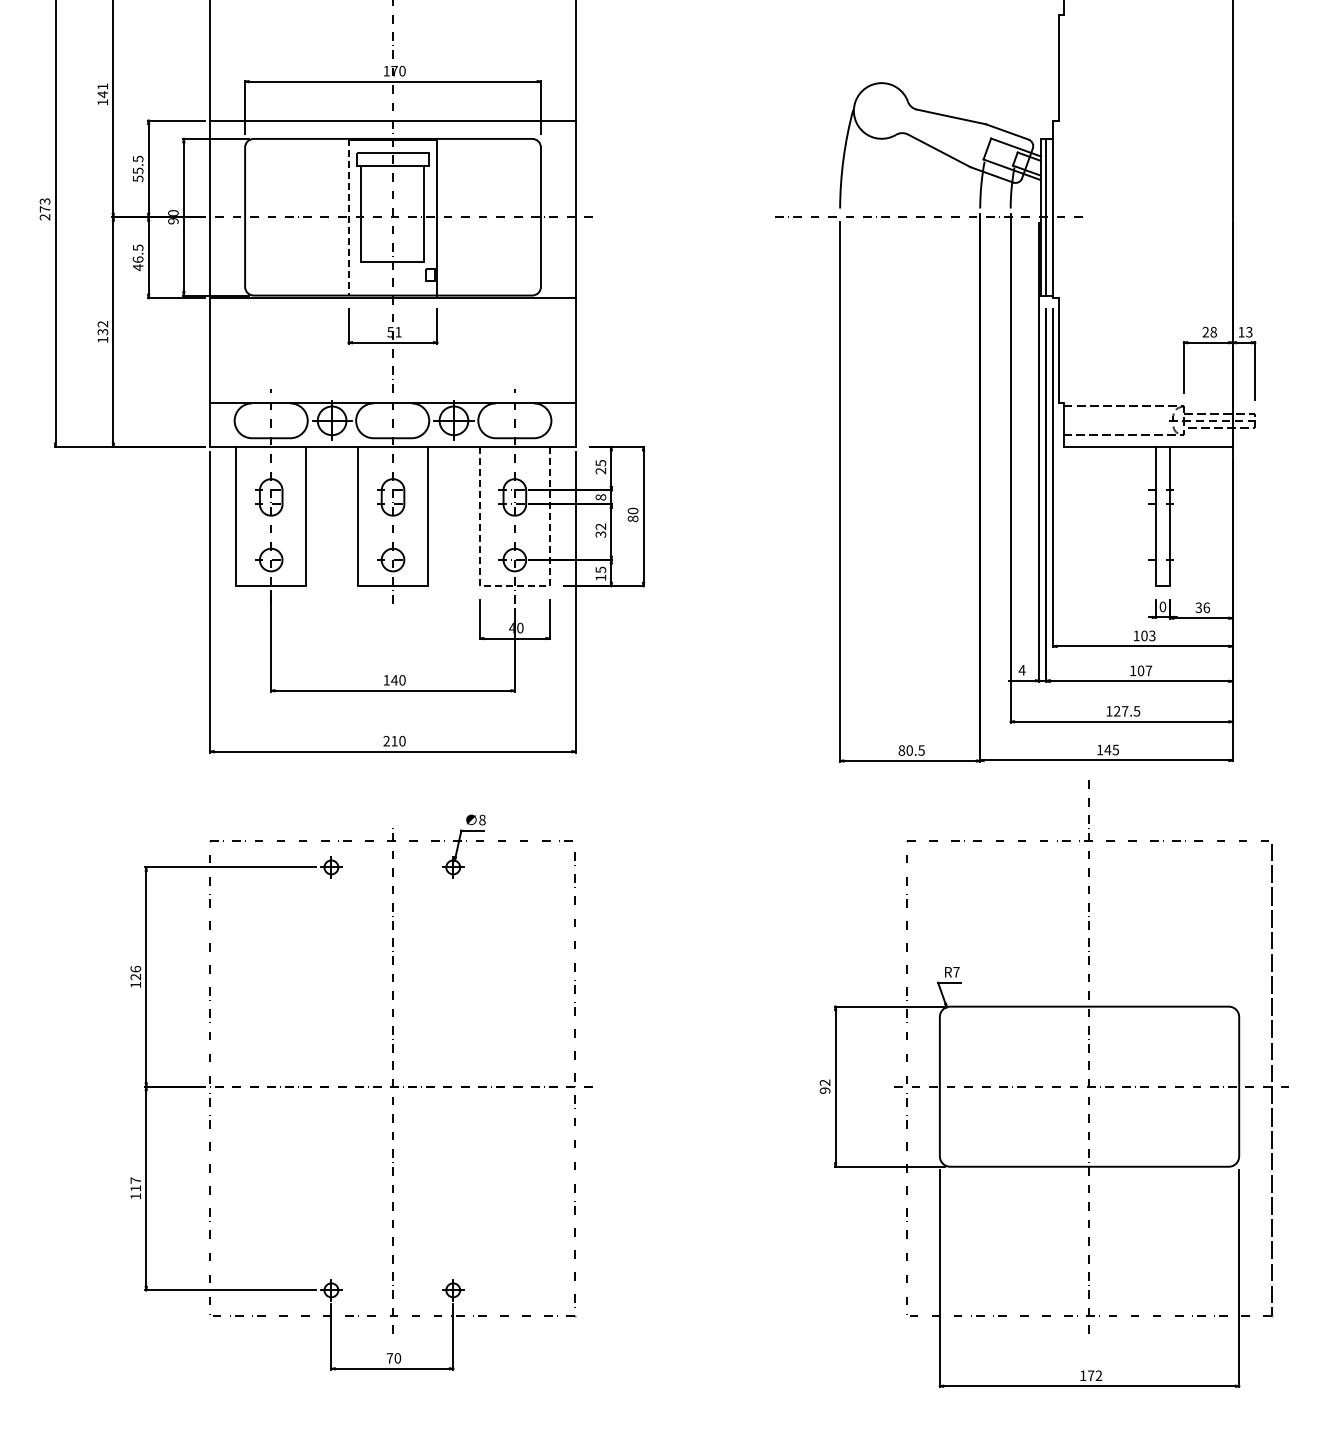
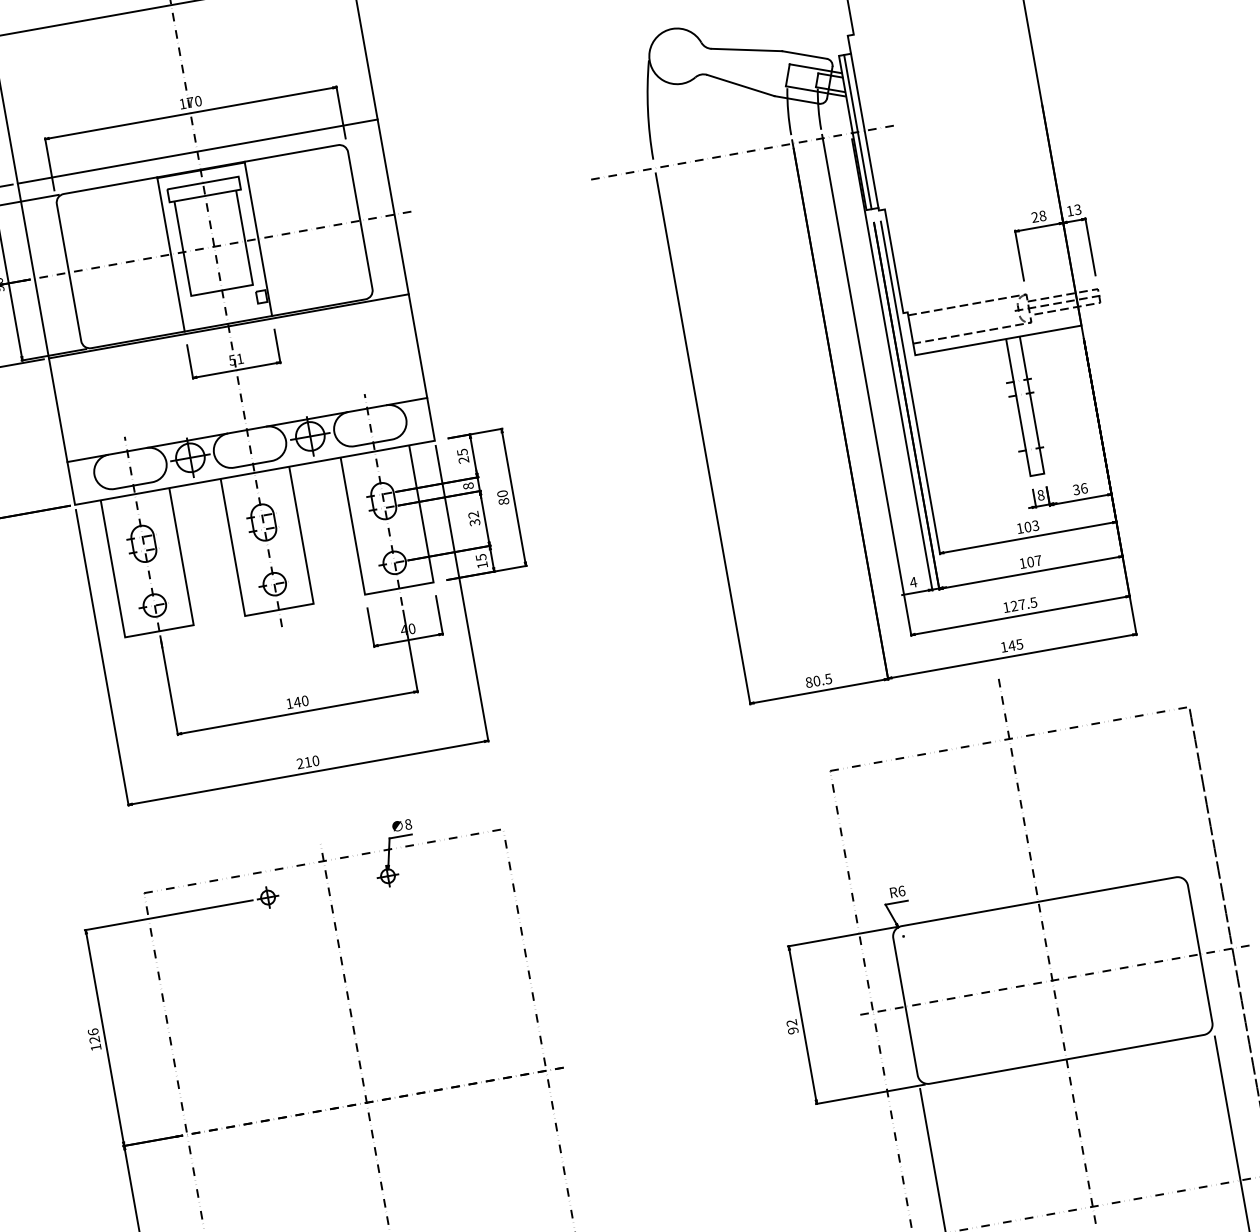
line: (348, 217) -> (170, 254), dashed -> solid
line: (514, 586) -> (399, 588), dashed -> solid
text: (1162, 606) -> (1040, 494), 0 -> 8
text: (956, 971) -> (901, 890), R7 -> R6

